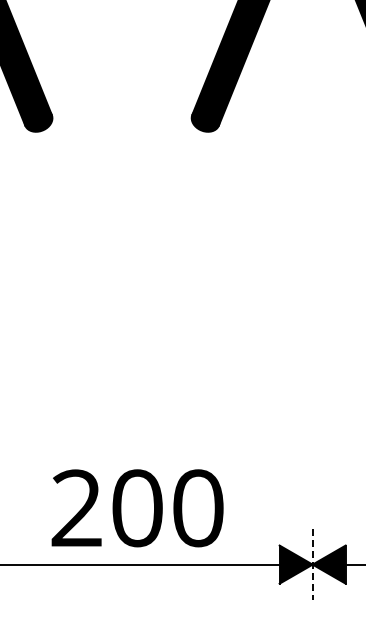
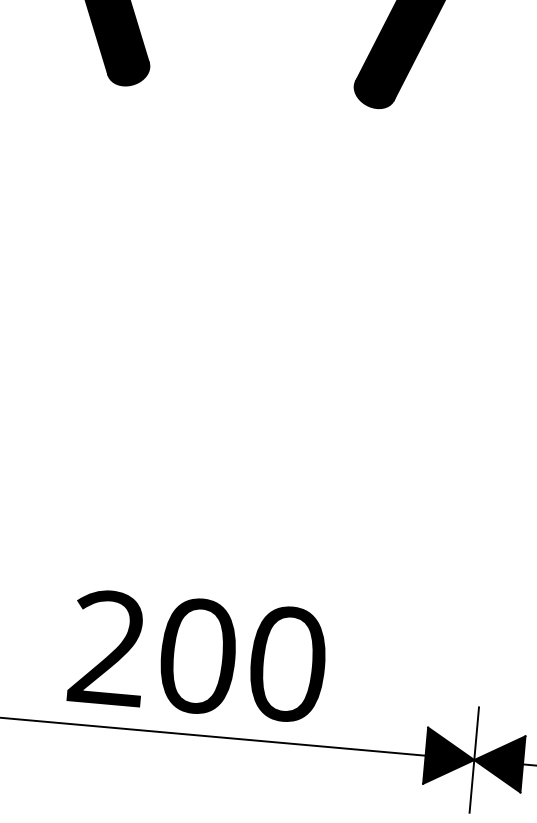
text: (137, 508) -> (197, 656), moved
line: (312, 564) -> (474, 759), dashed -> solid

